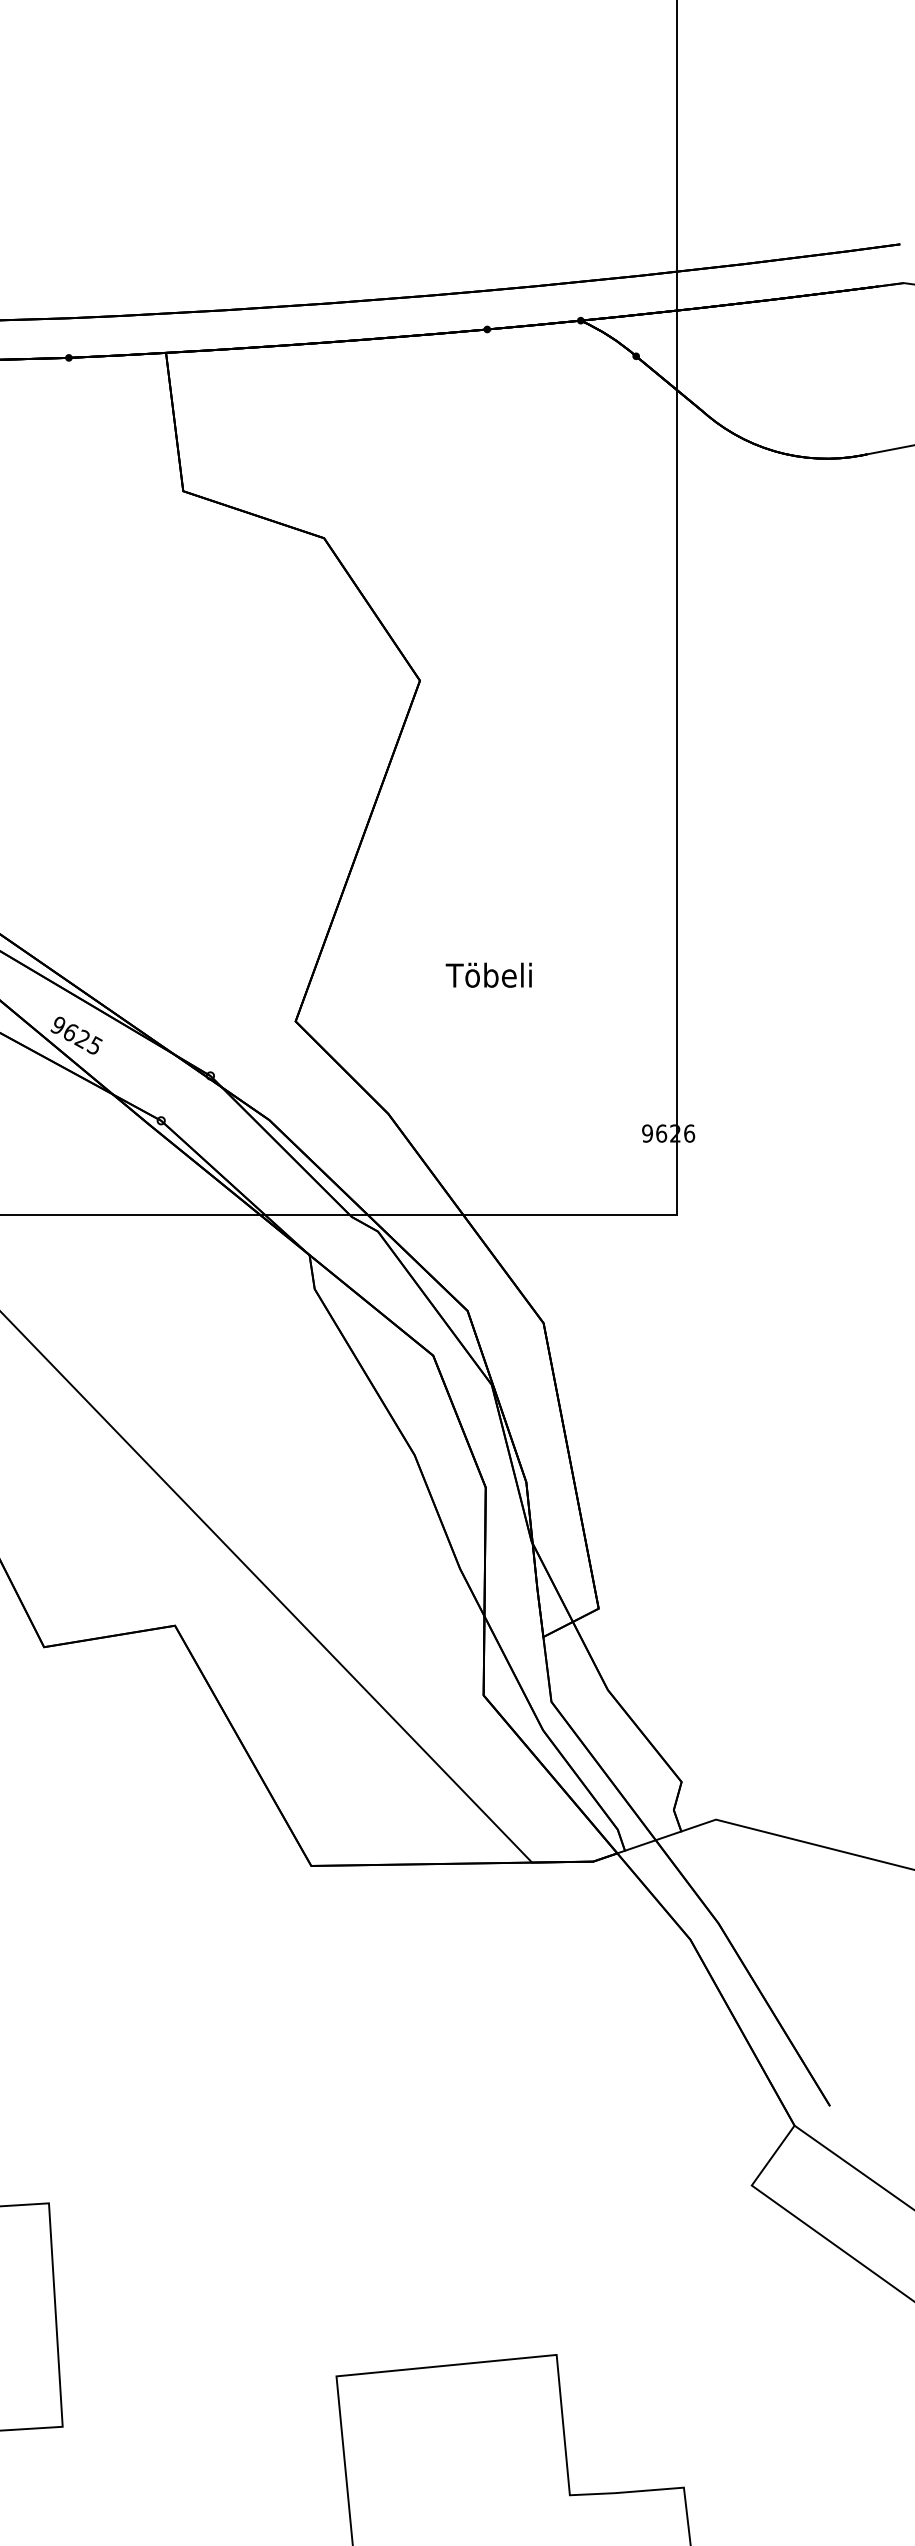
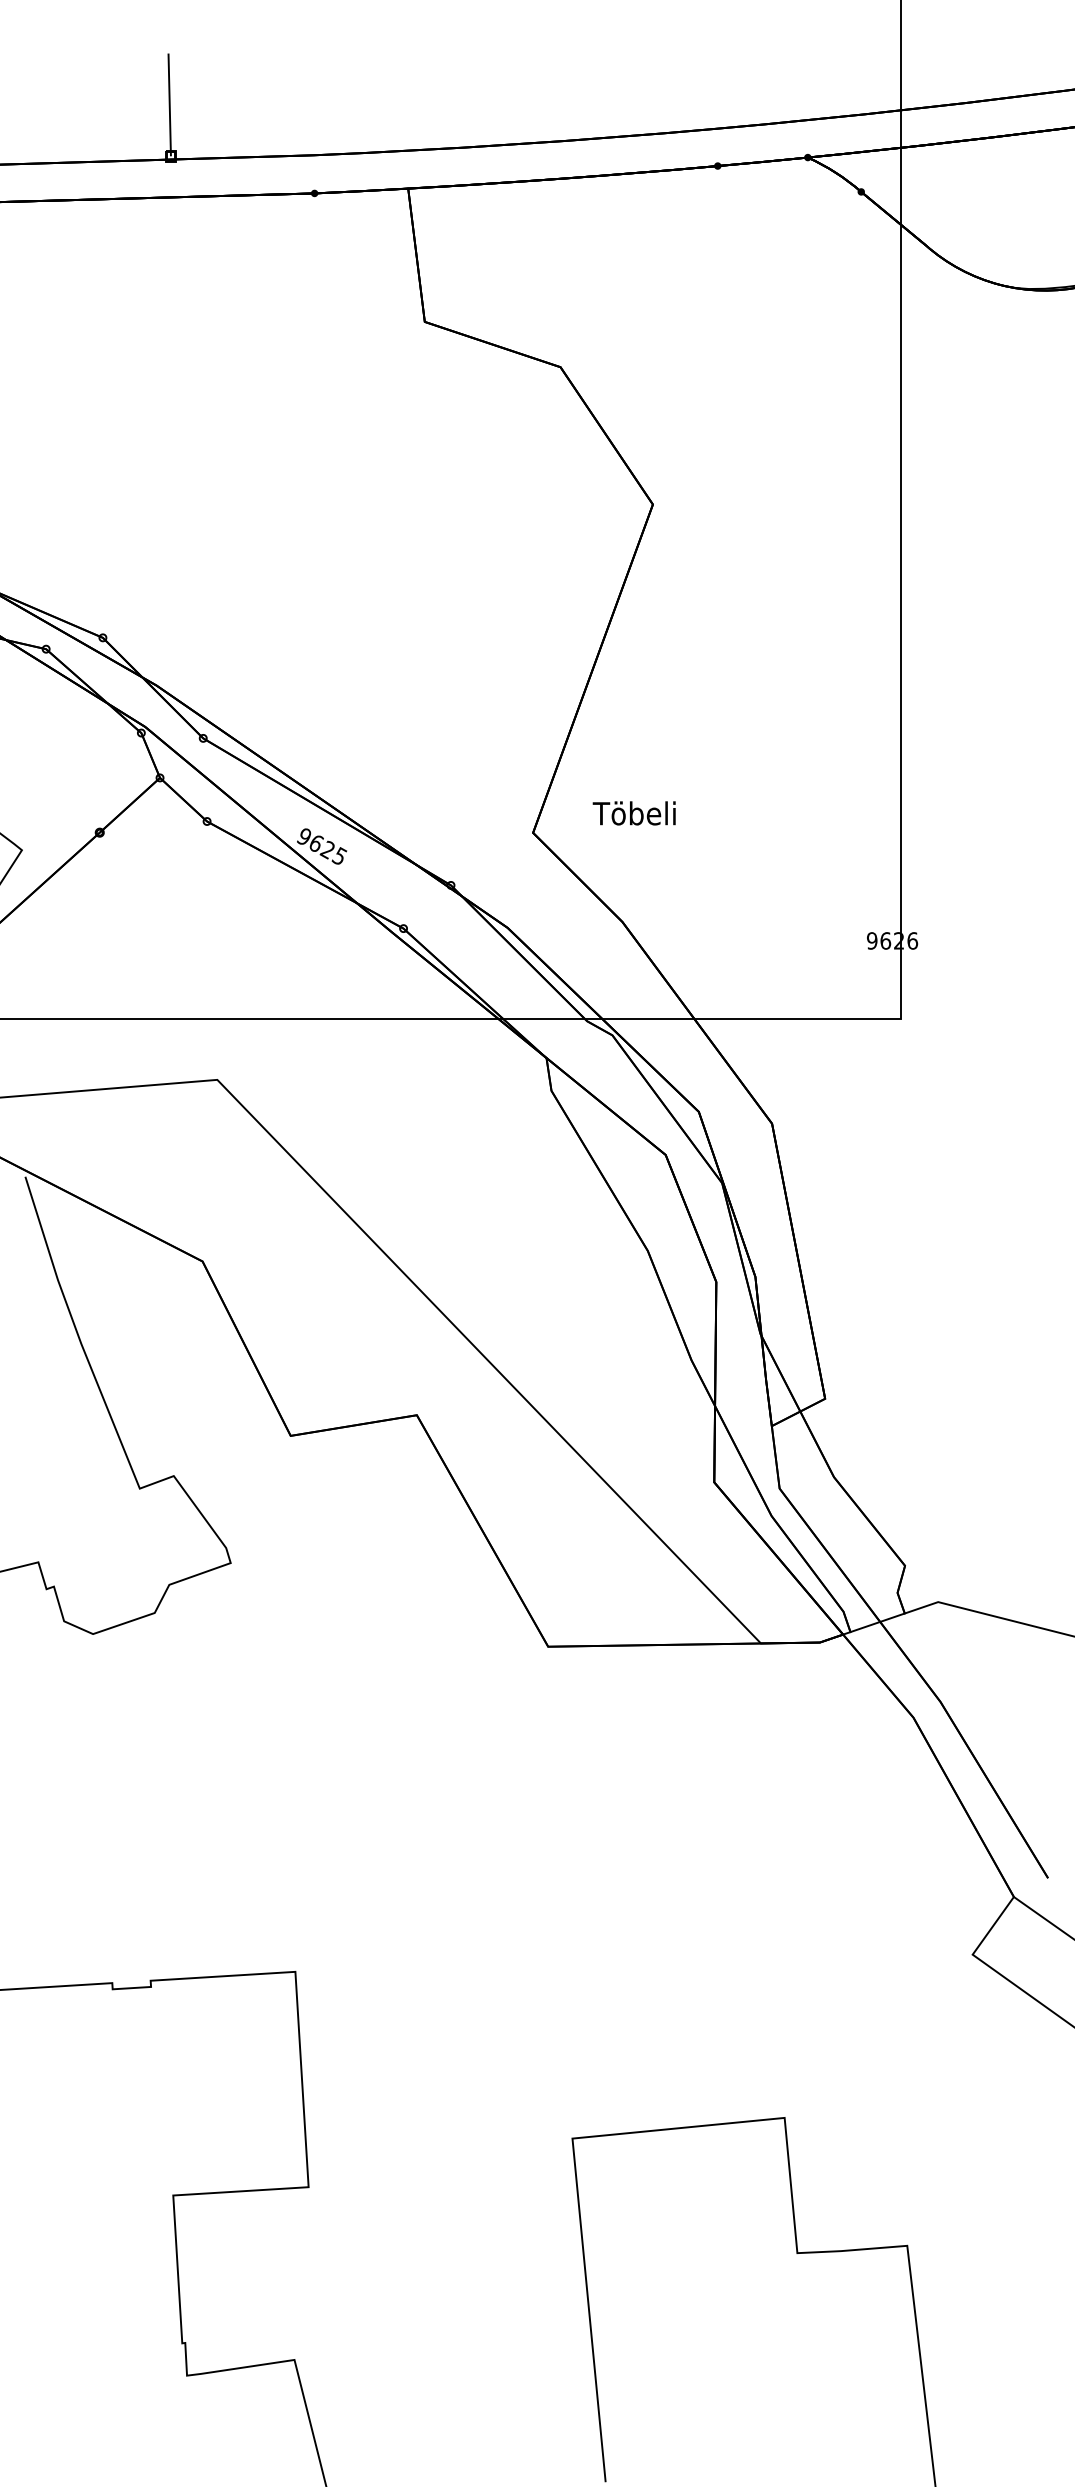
text: (488, 975) -> (633, 813), moved

